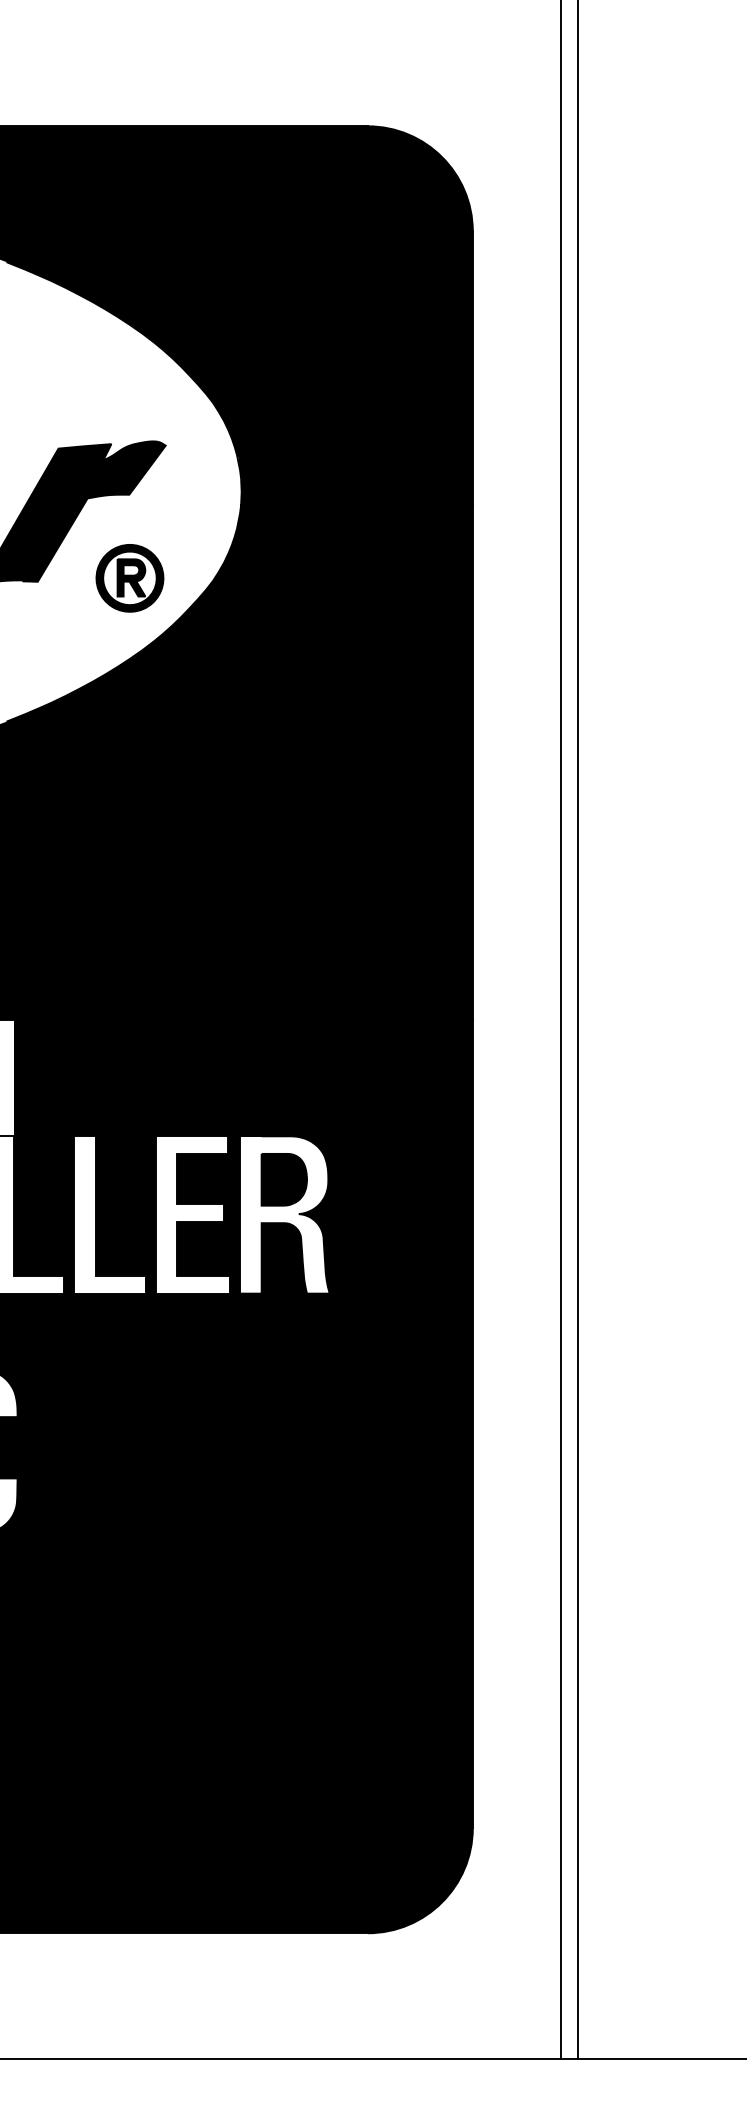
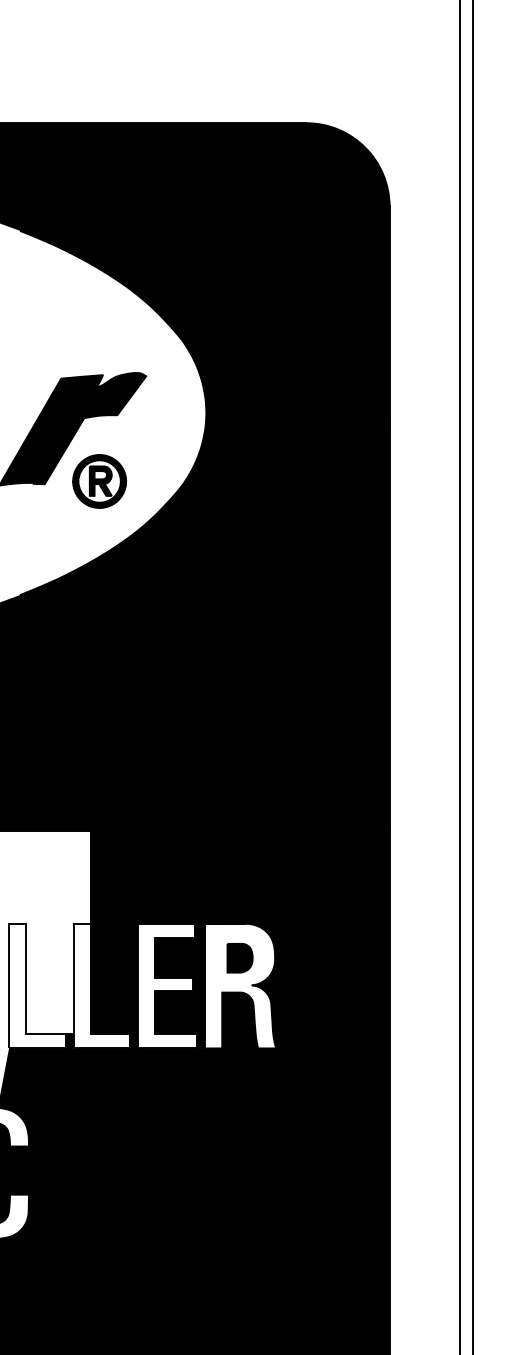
part: (129, 578) -> (99, 481), moved
fill: (54, 1147) -> (58, 932), removed
part: (283, 1179) -> (239, 957), size x0.7

